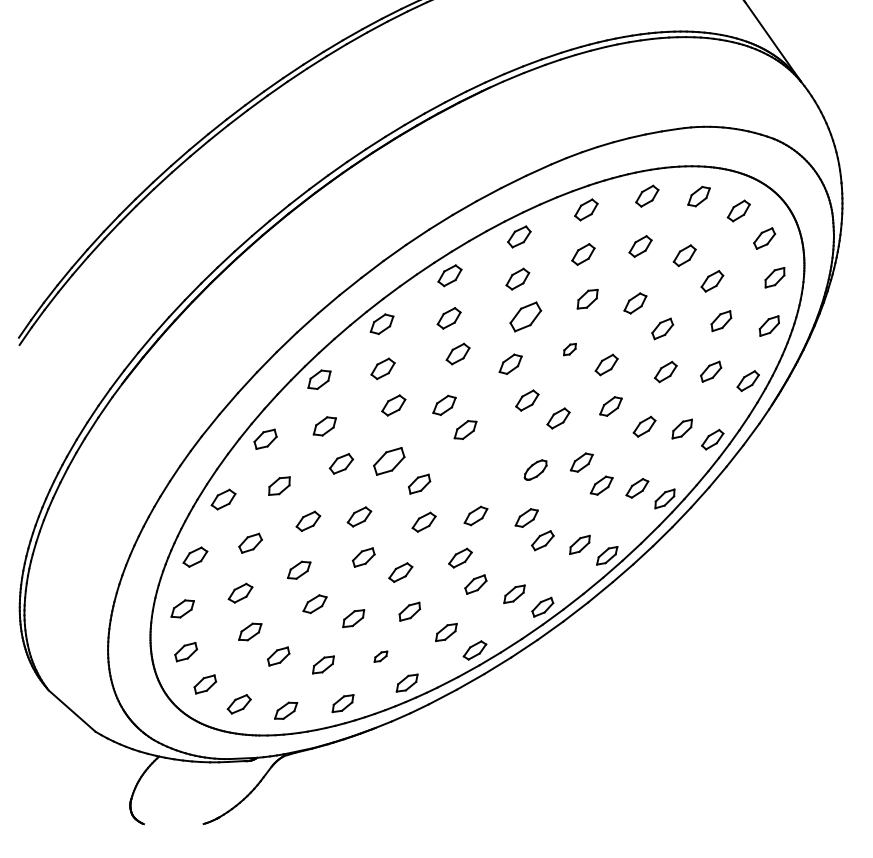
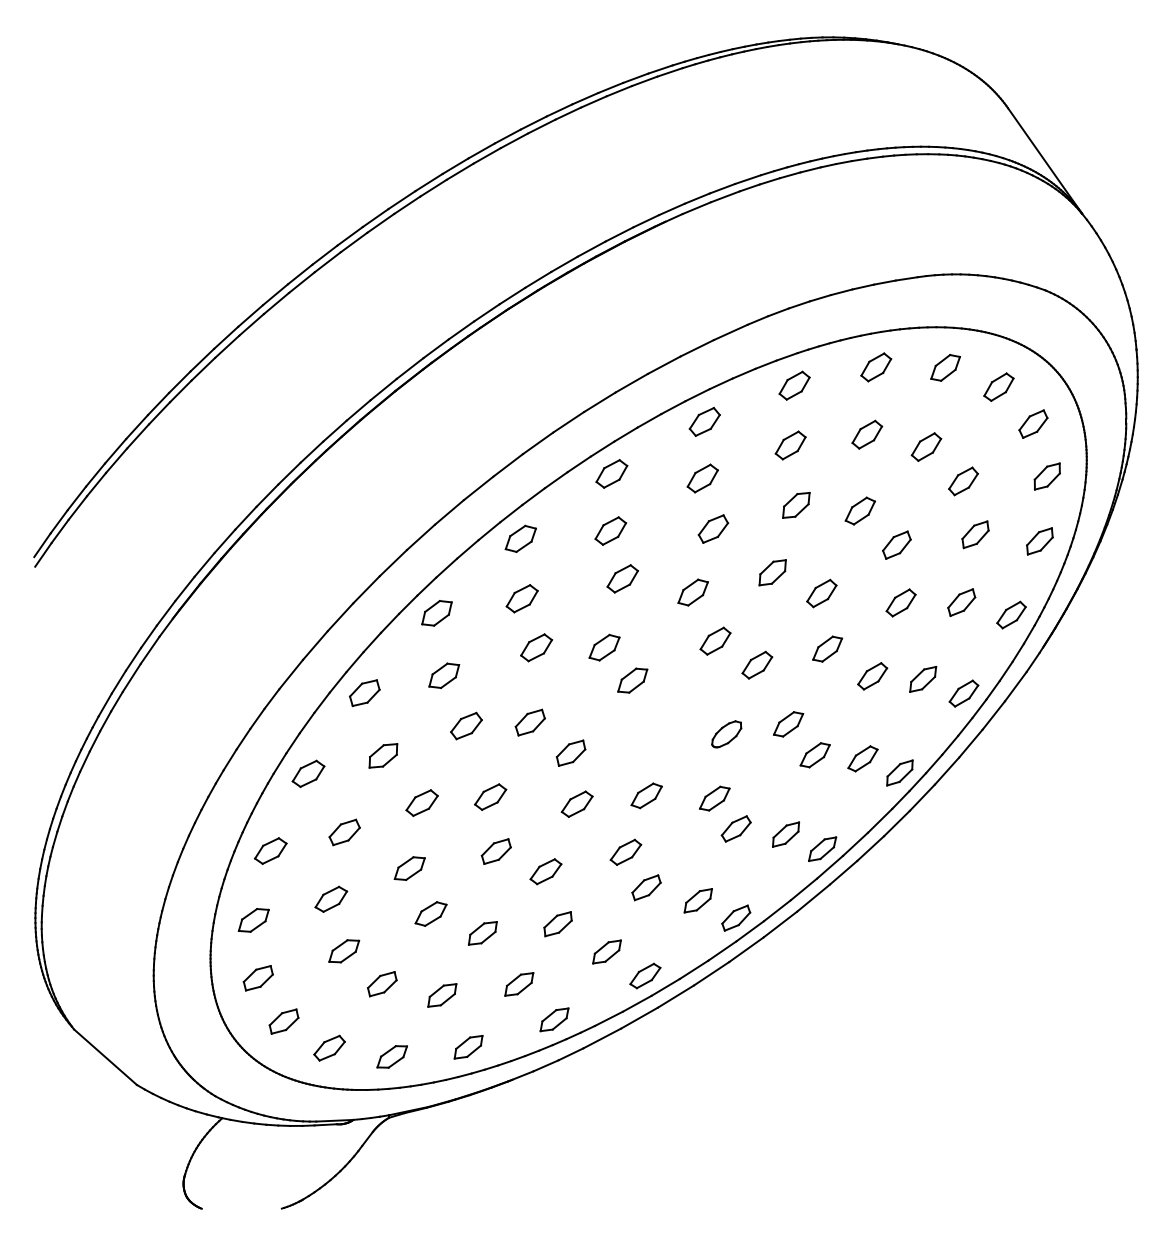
part: (525, 316) -> (713, 528), size x0.71
part: (569, 349) -> (772, 572), size x1.67
part: (388, 461) -> (529, 722), size x0.71
part: (381, 656) -> (519, 984), size x1.67

